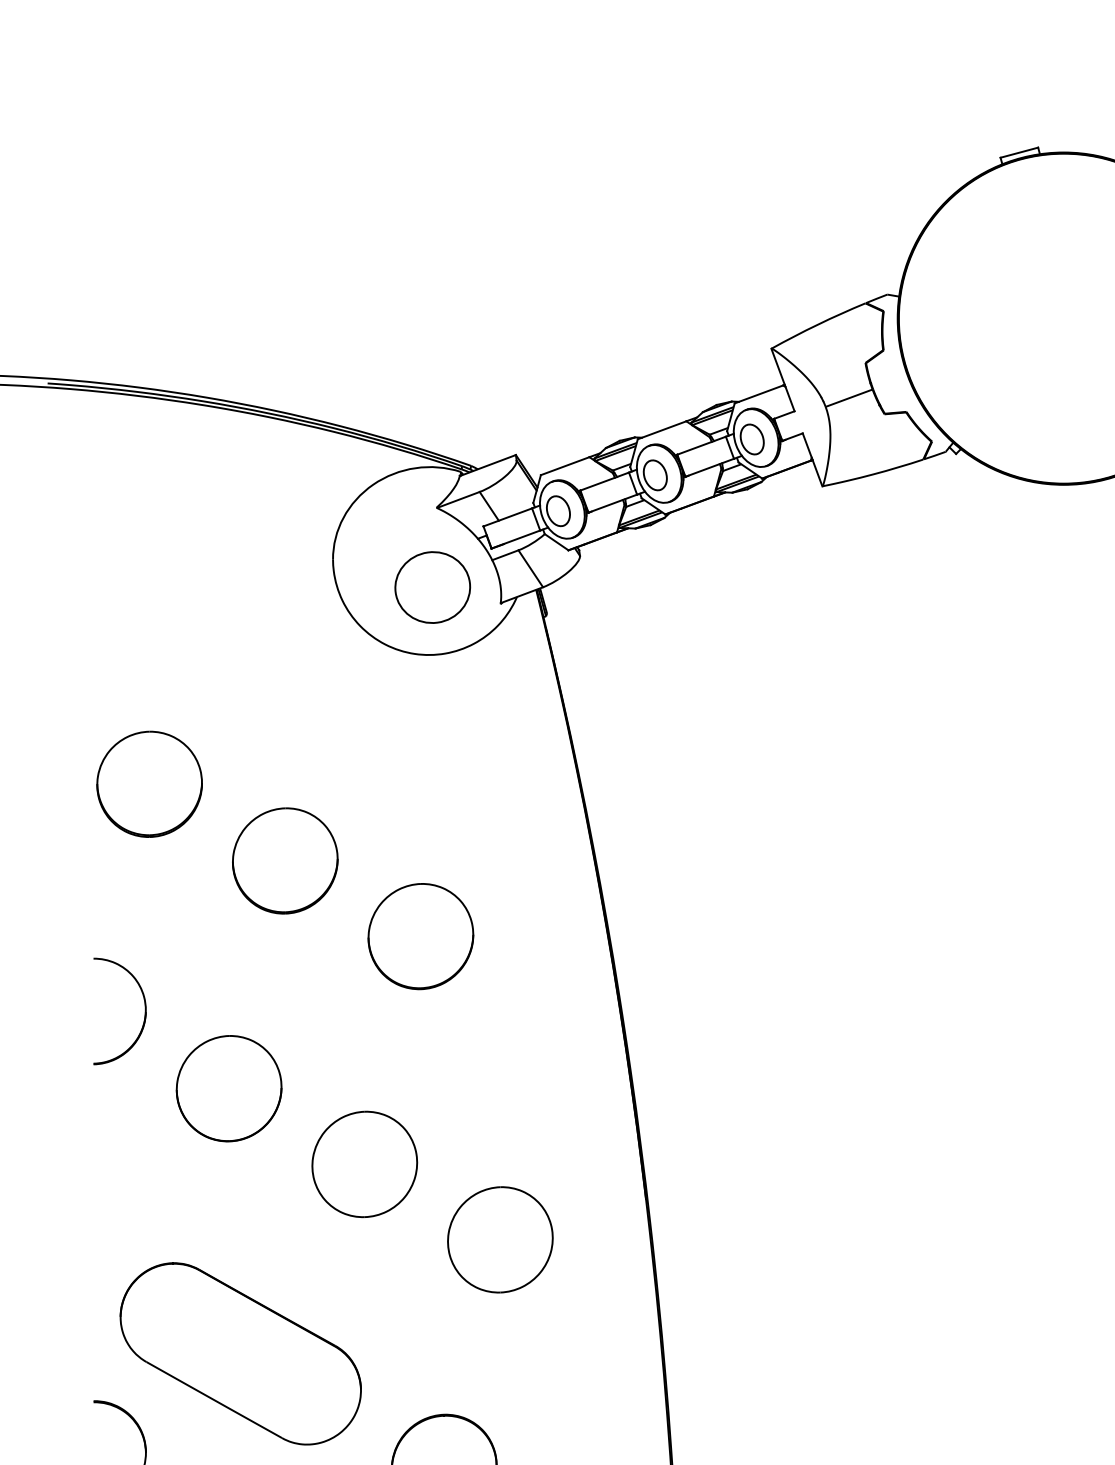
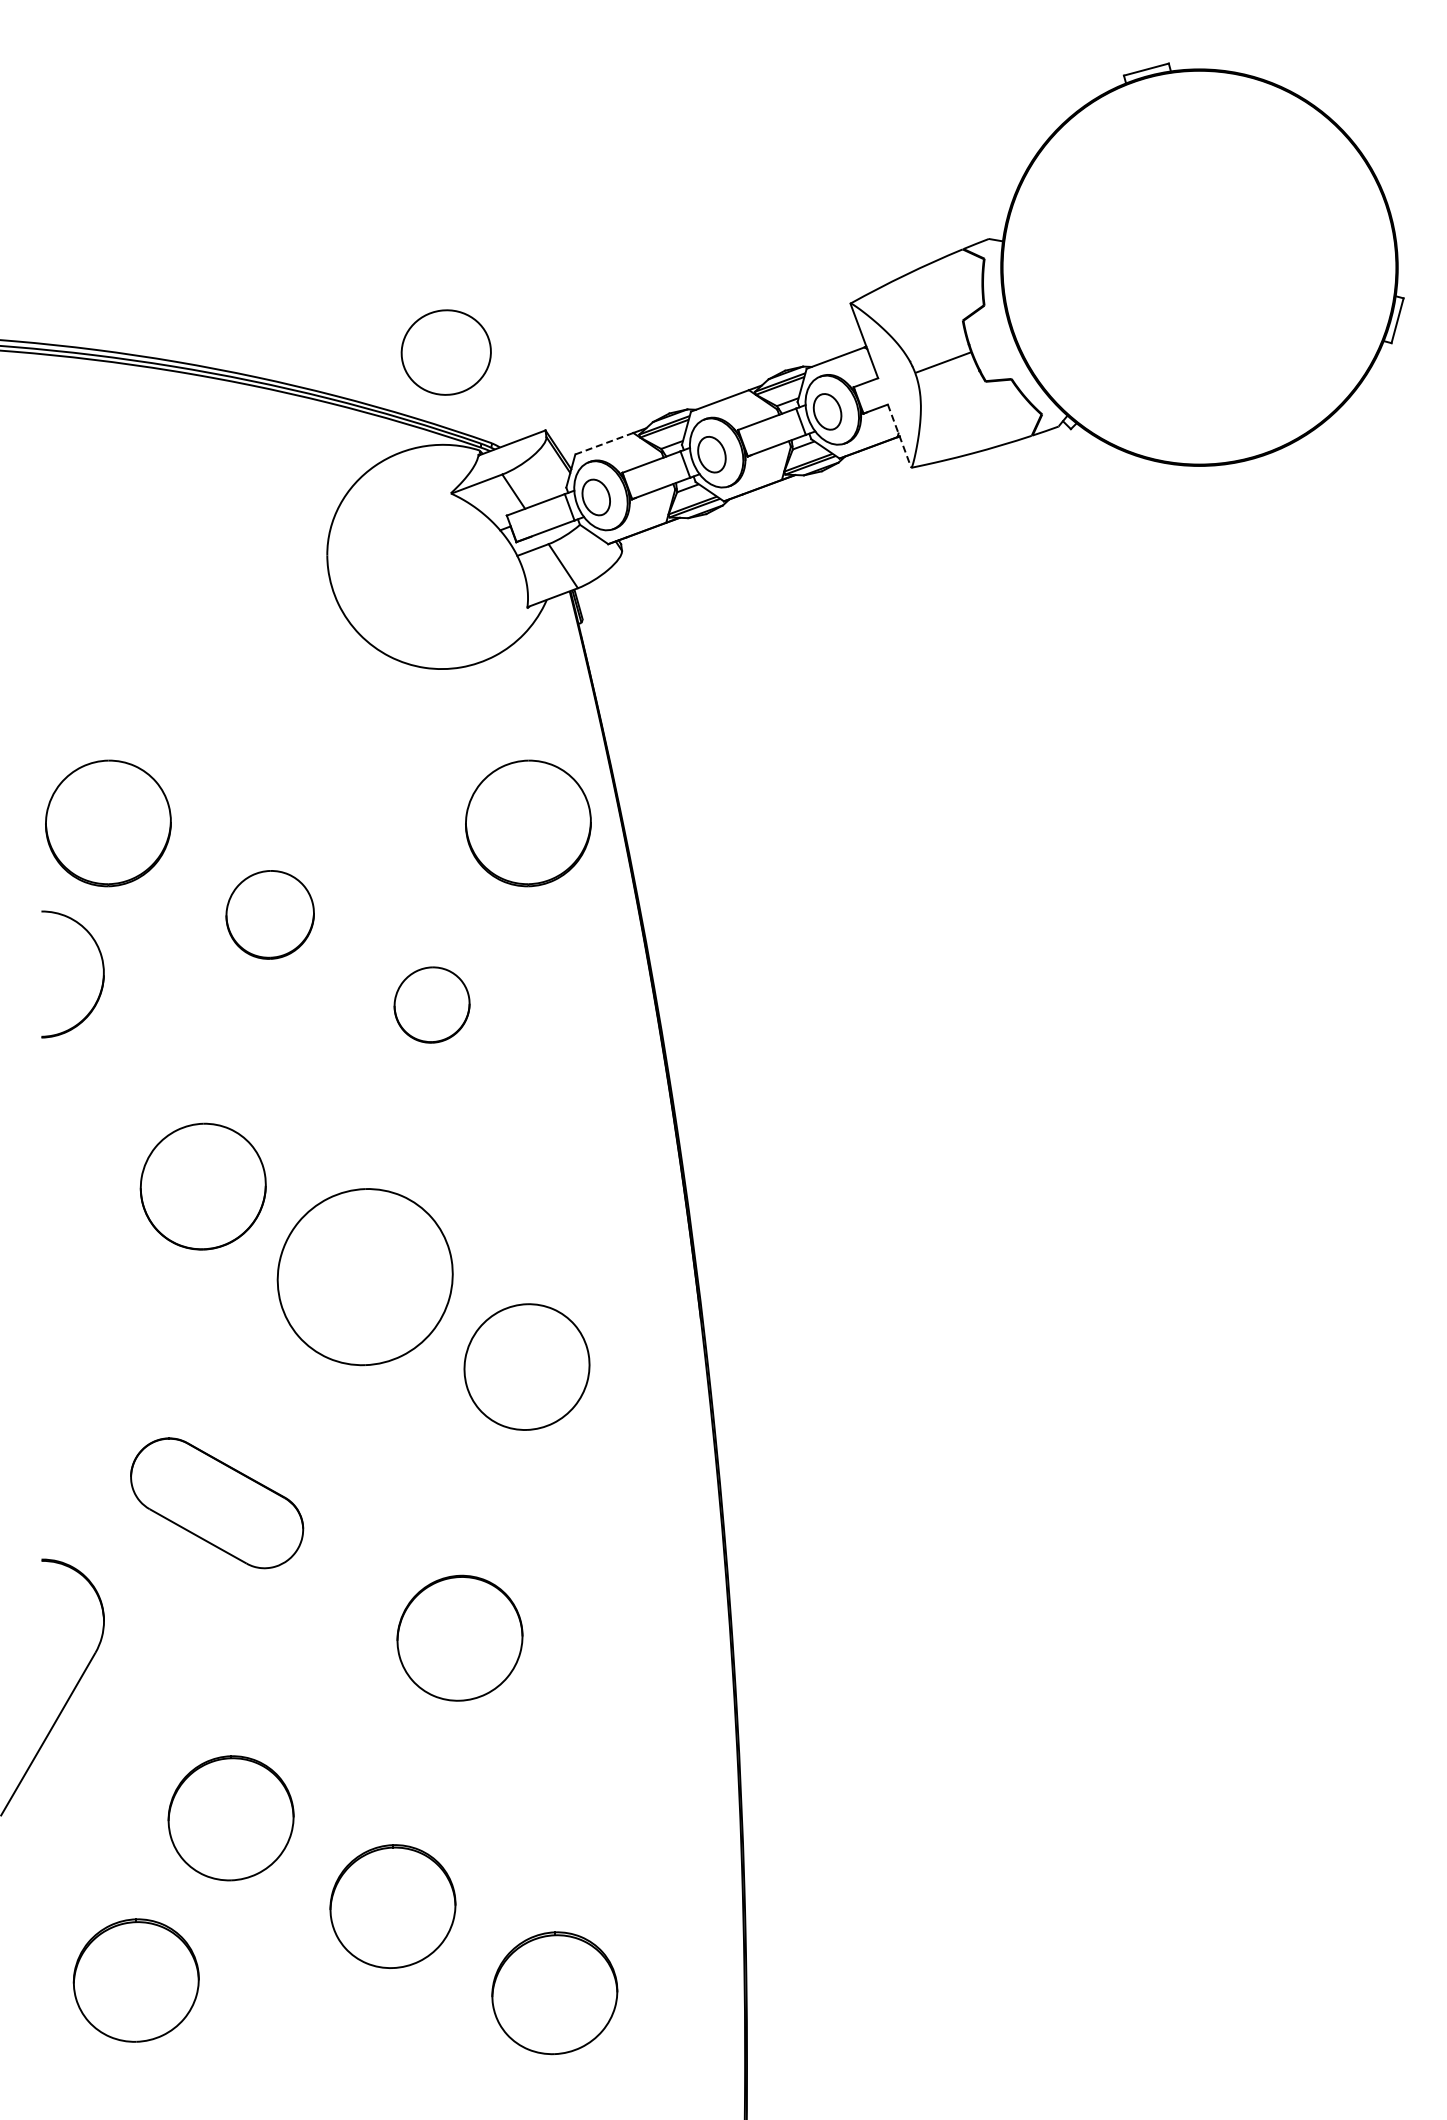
line: (812, 460) -> (899, 436), solid -> dashed
line: (565, 465) -> (604, 443), solid -> dashed
part: (432, 587) -> (445, 352), moved
part: (501, 784) -> (528, 823), added
part: (284, 860) -> (269, 914), size x0.7
part: (420, 936) -> (431, 1004), size x0.6
part: (144, 1012) -> (102, 975), moved
part: (364, 1163) -> (364, 1276), size x1.4
part: (240, 1354) -> (216, 1503), size x0.6

